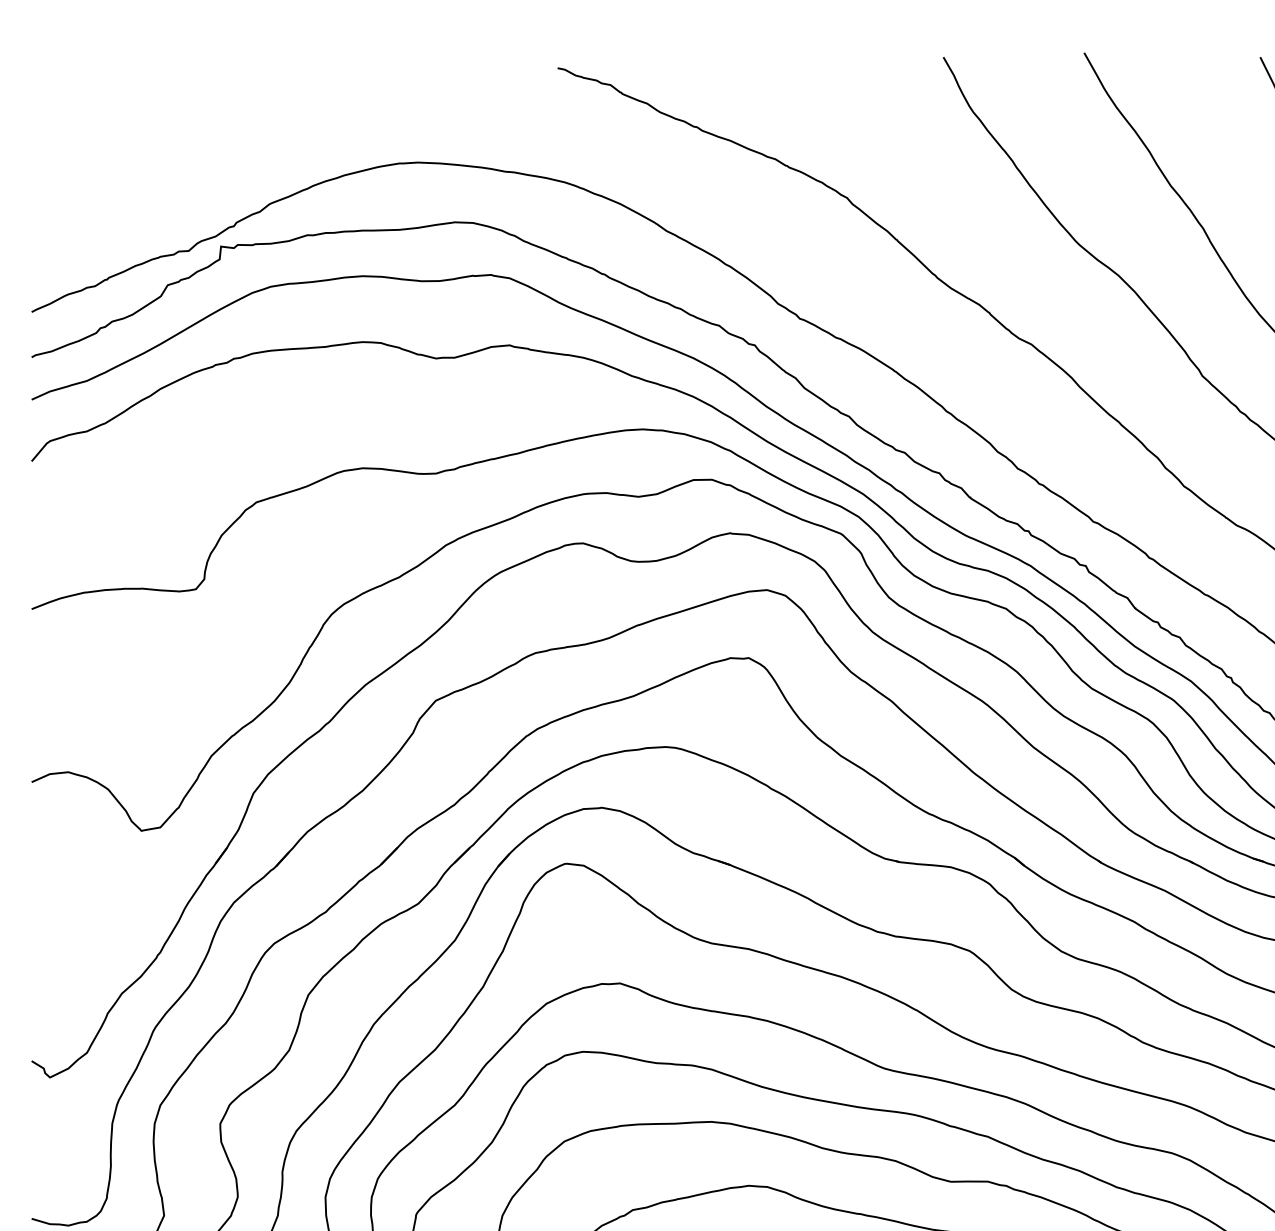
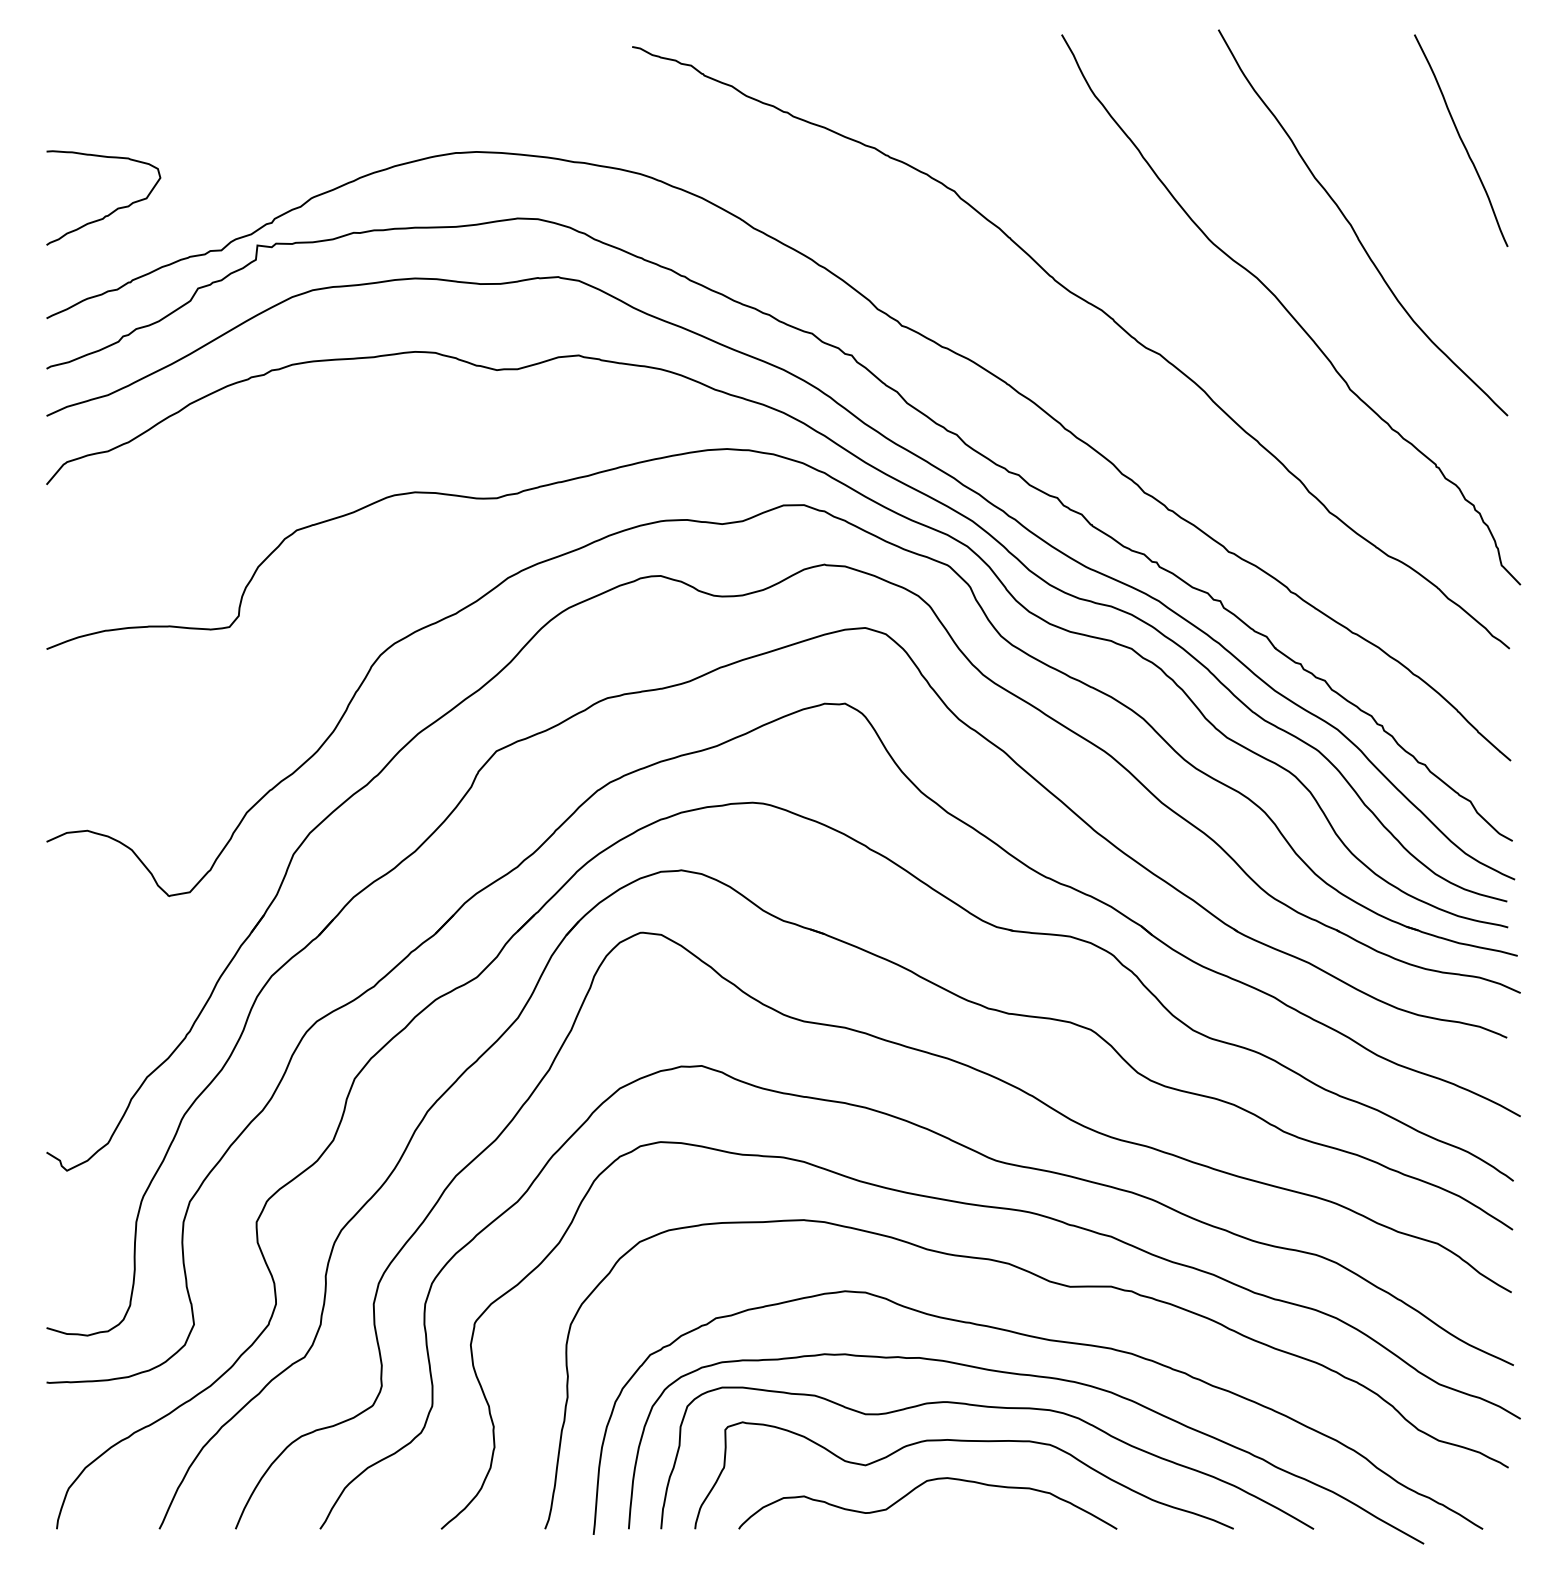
curve: (91, 215) -> (113, 210), added

